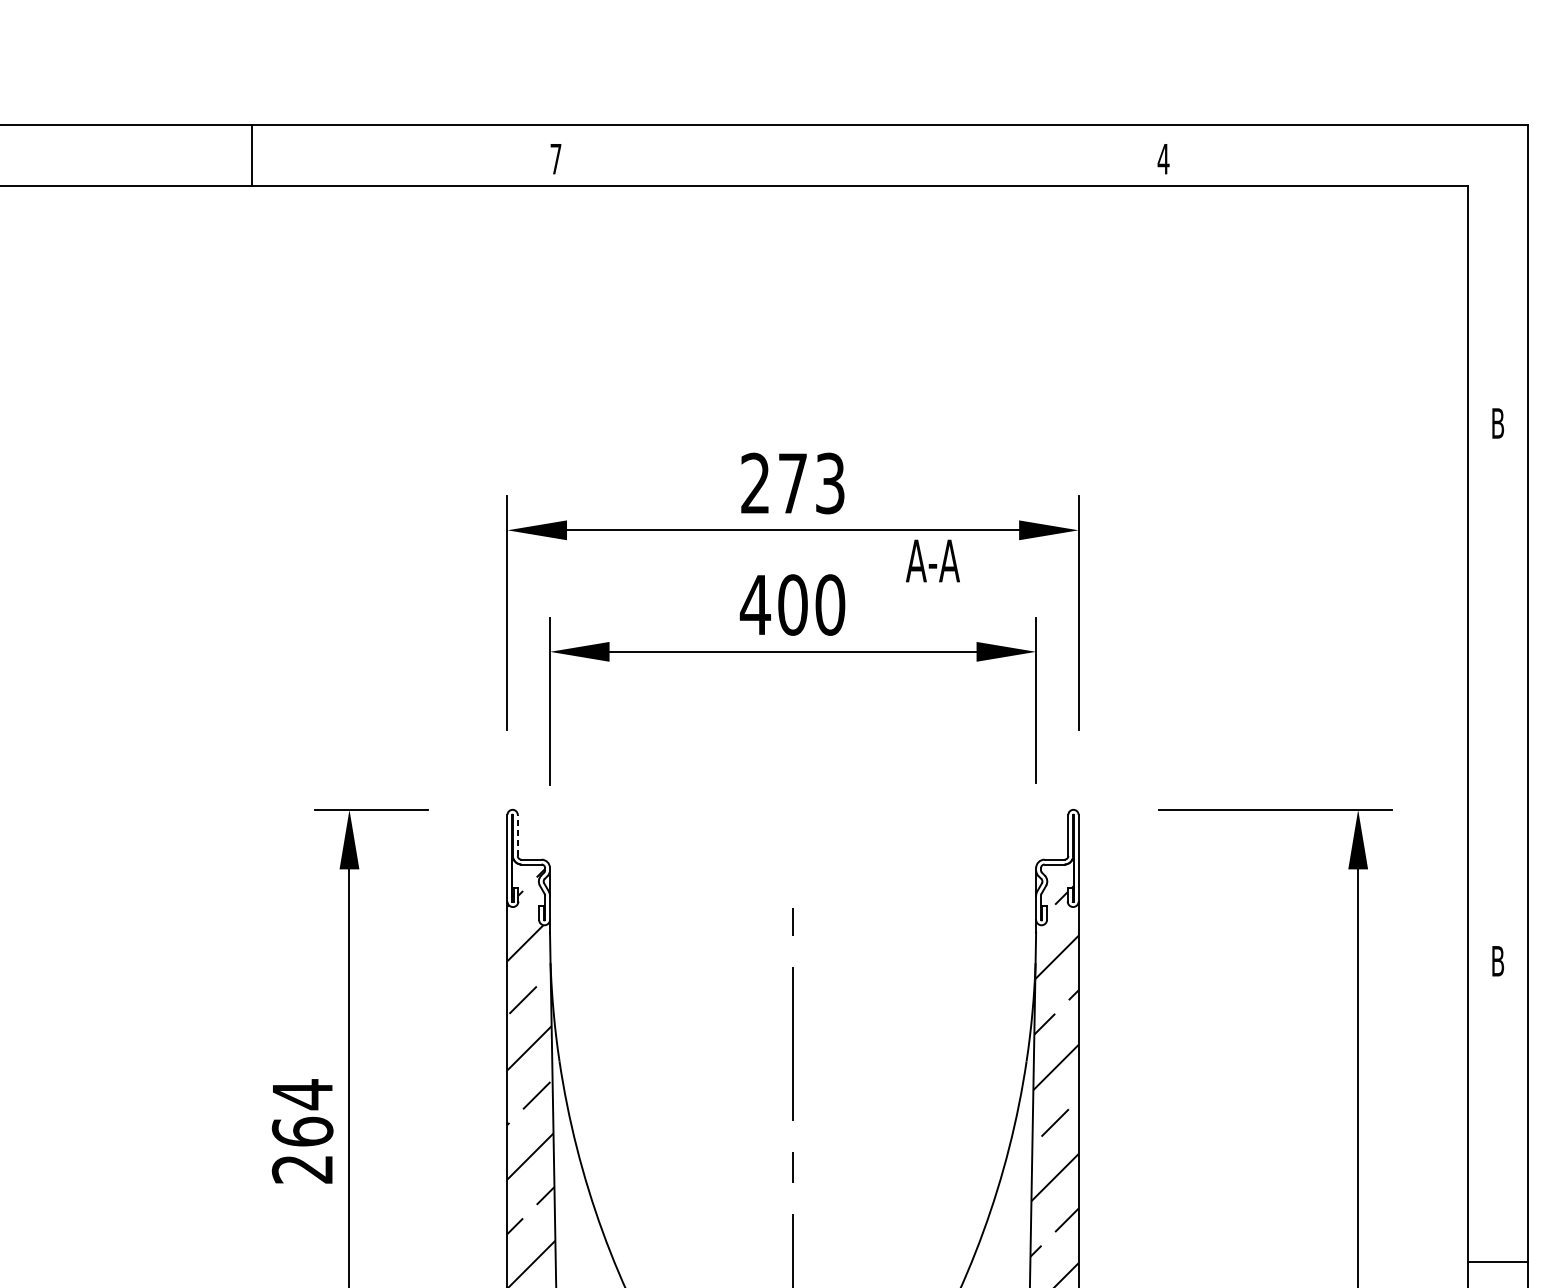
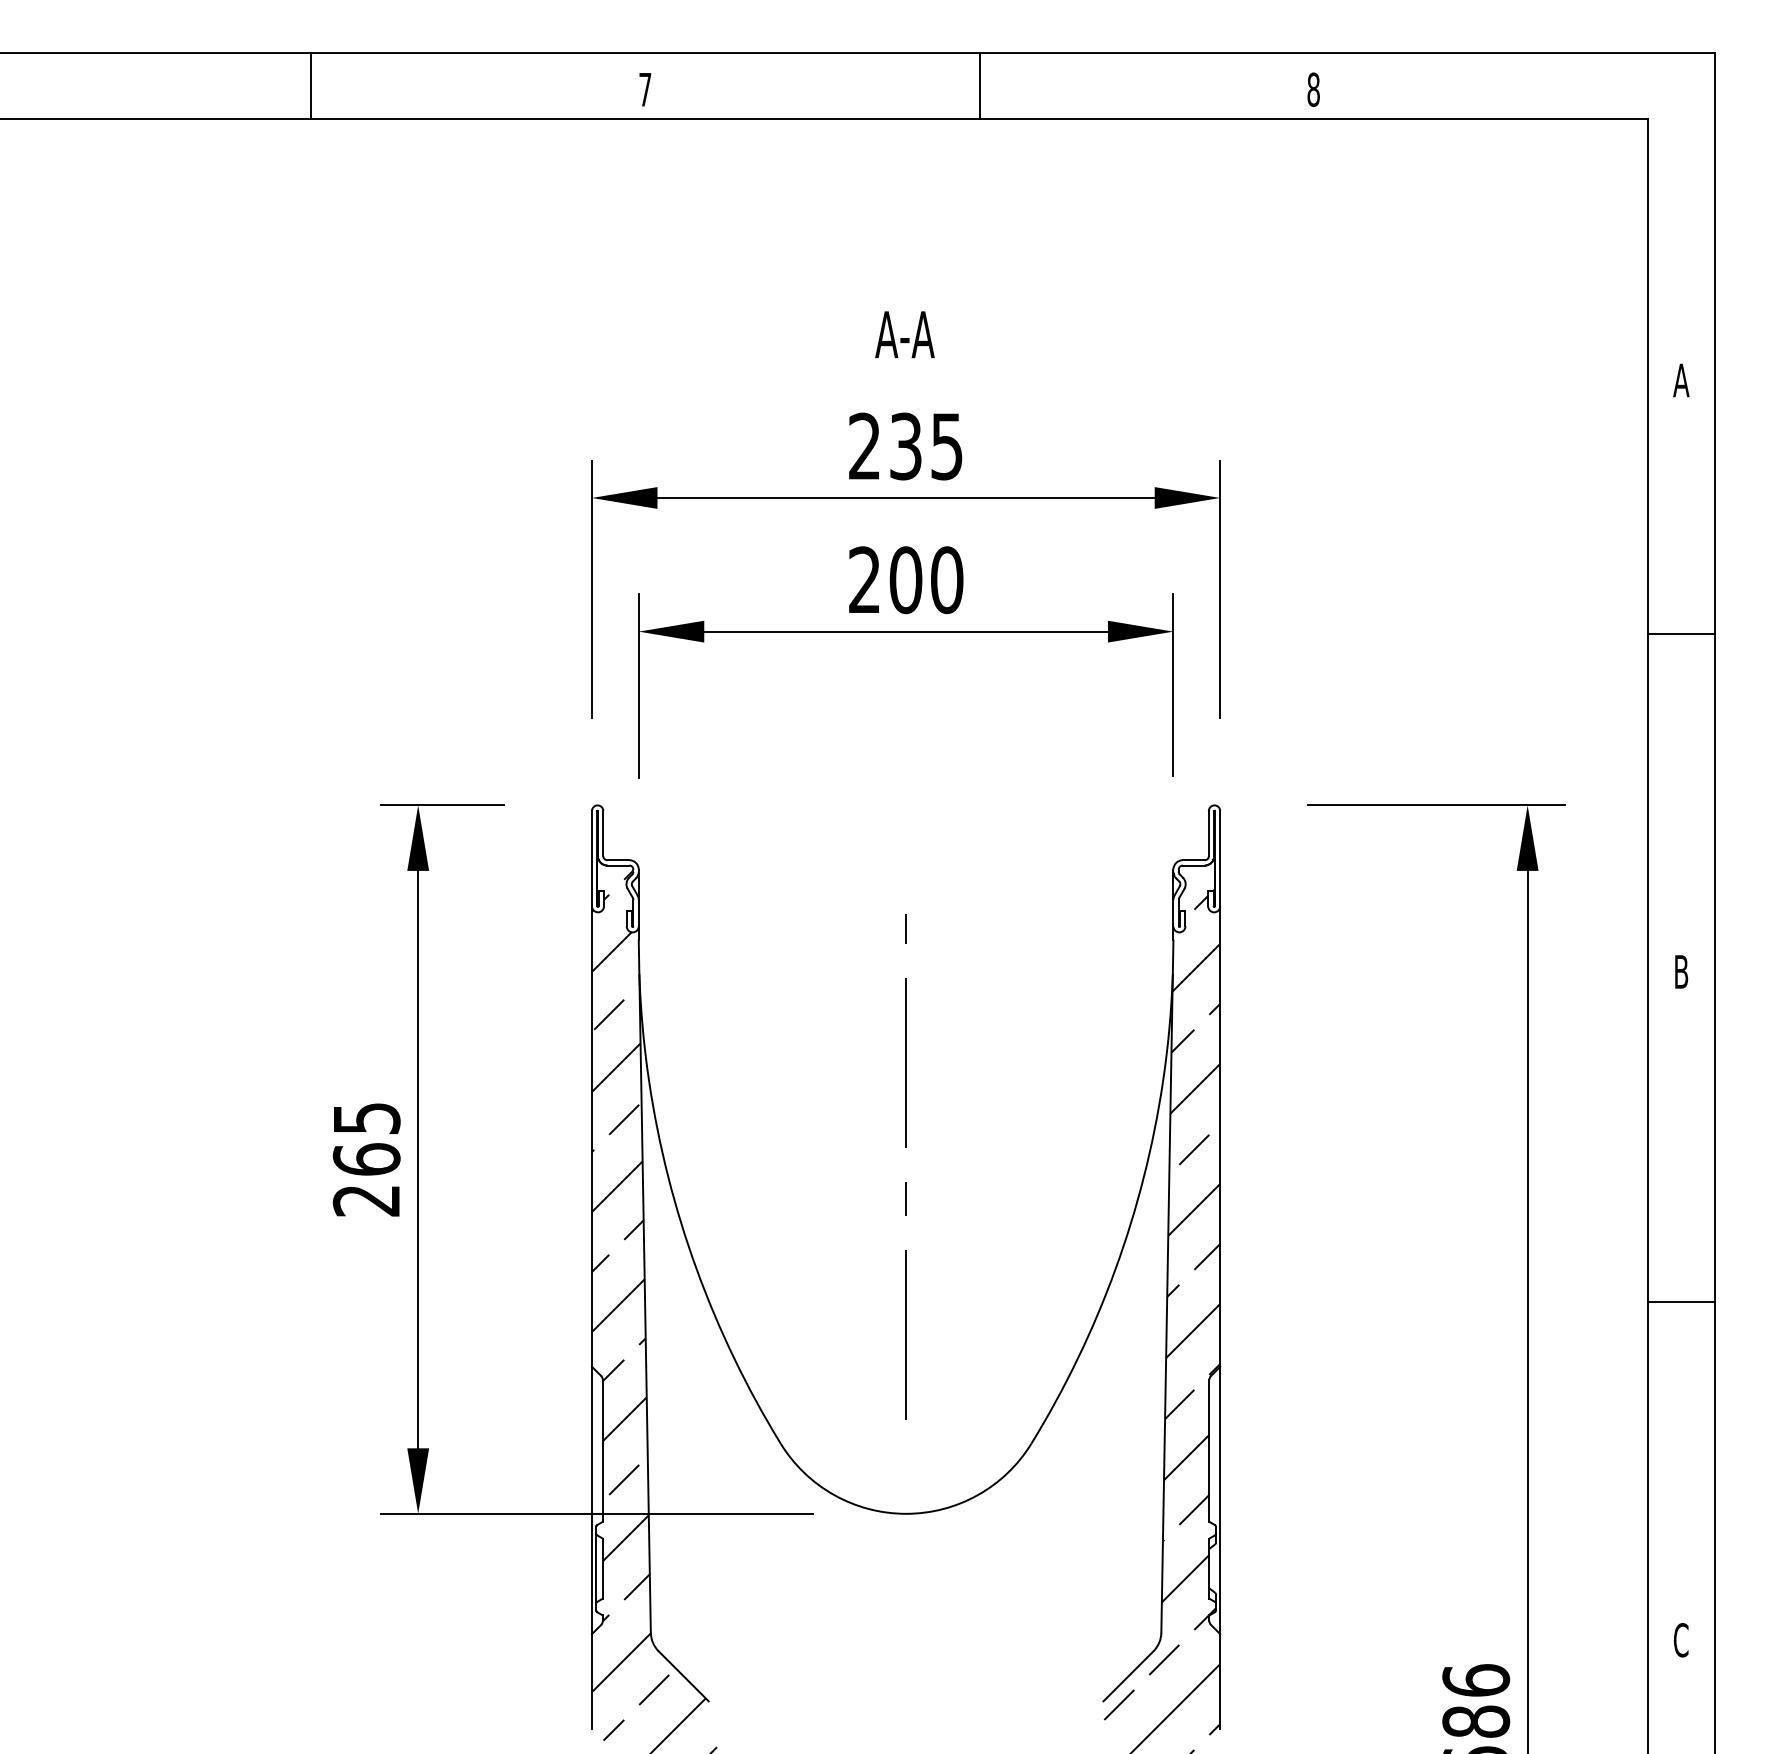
line: (859, 155) -> (979, 85), added
text: (1163, 158) -> (1313, 89), 4 -> 8
text: (1498, 423) -> (1681, 380), B -> A
text: (811, 483) -> (926, 446), 273 -> 235
text: (932, 560) -> (904, 334), moved
text: (755, 604) -> (864, 579), 400 -> 200
line: (1498, 654) -> (1681, 634), added
line: (517, 835) -> (603, 833), dashed -> solid
text: (303, 1094) -> (367, 1118), 264 -> 265

